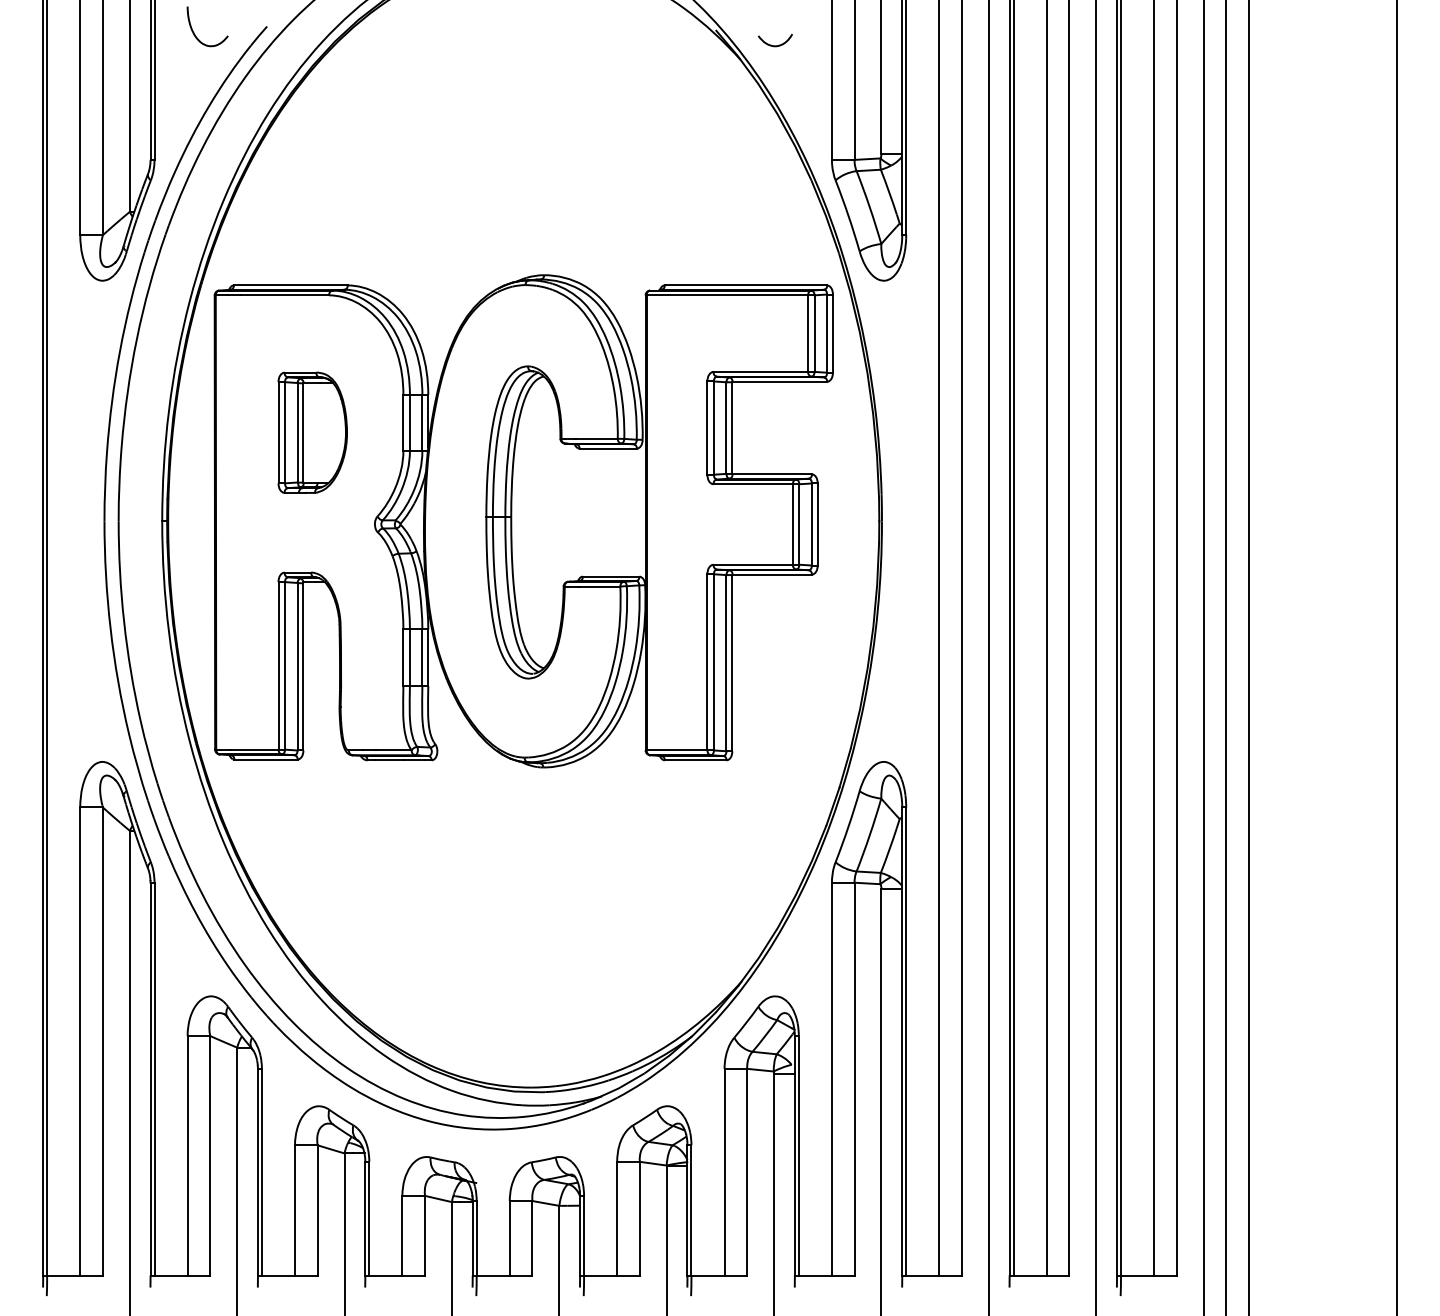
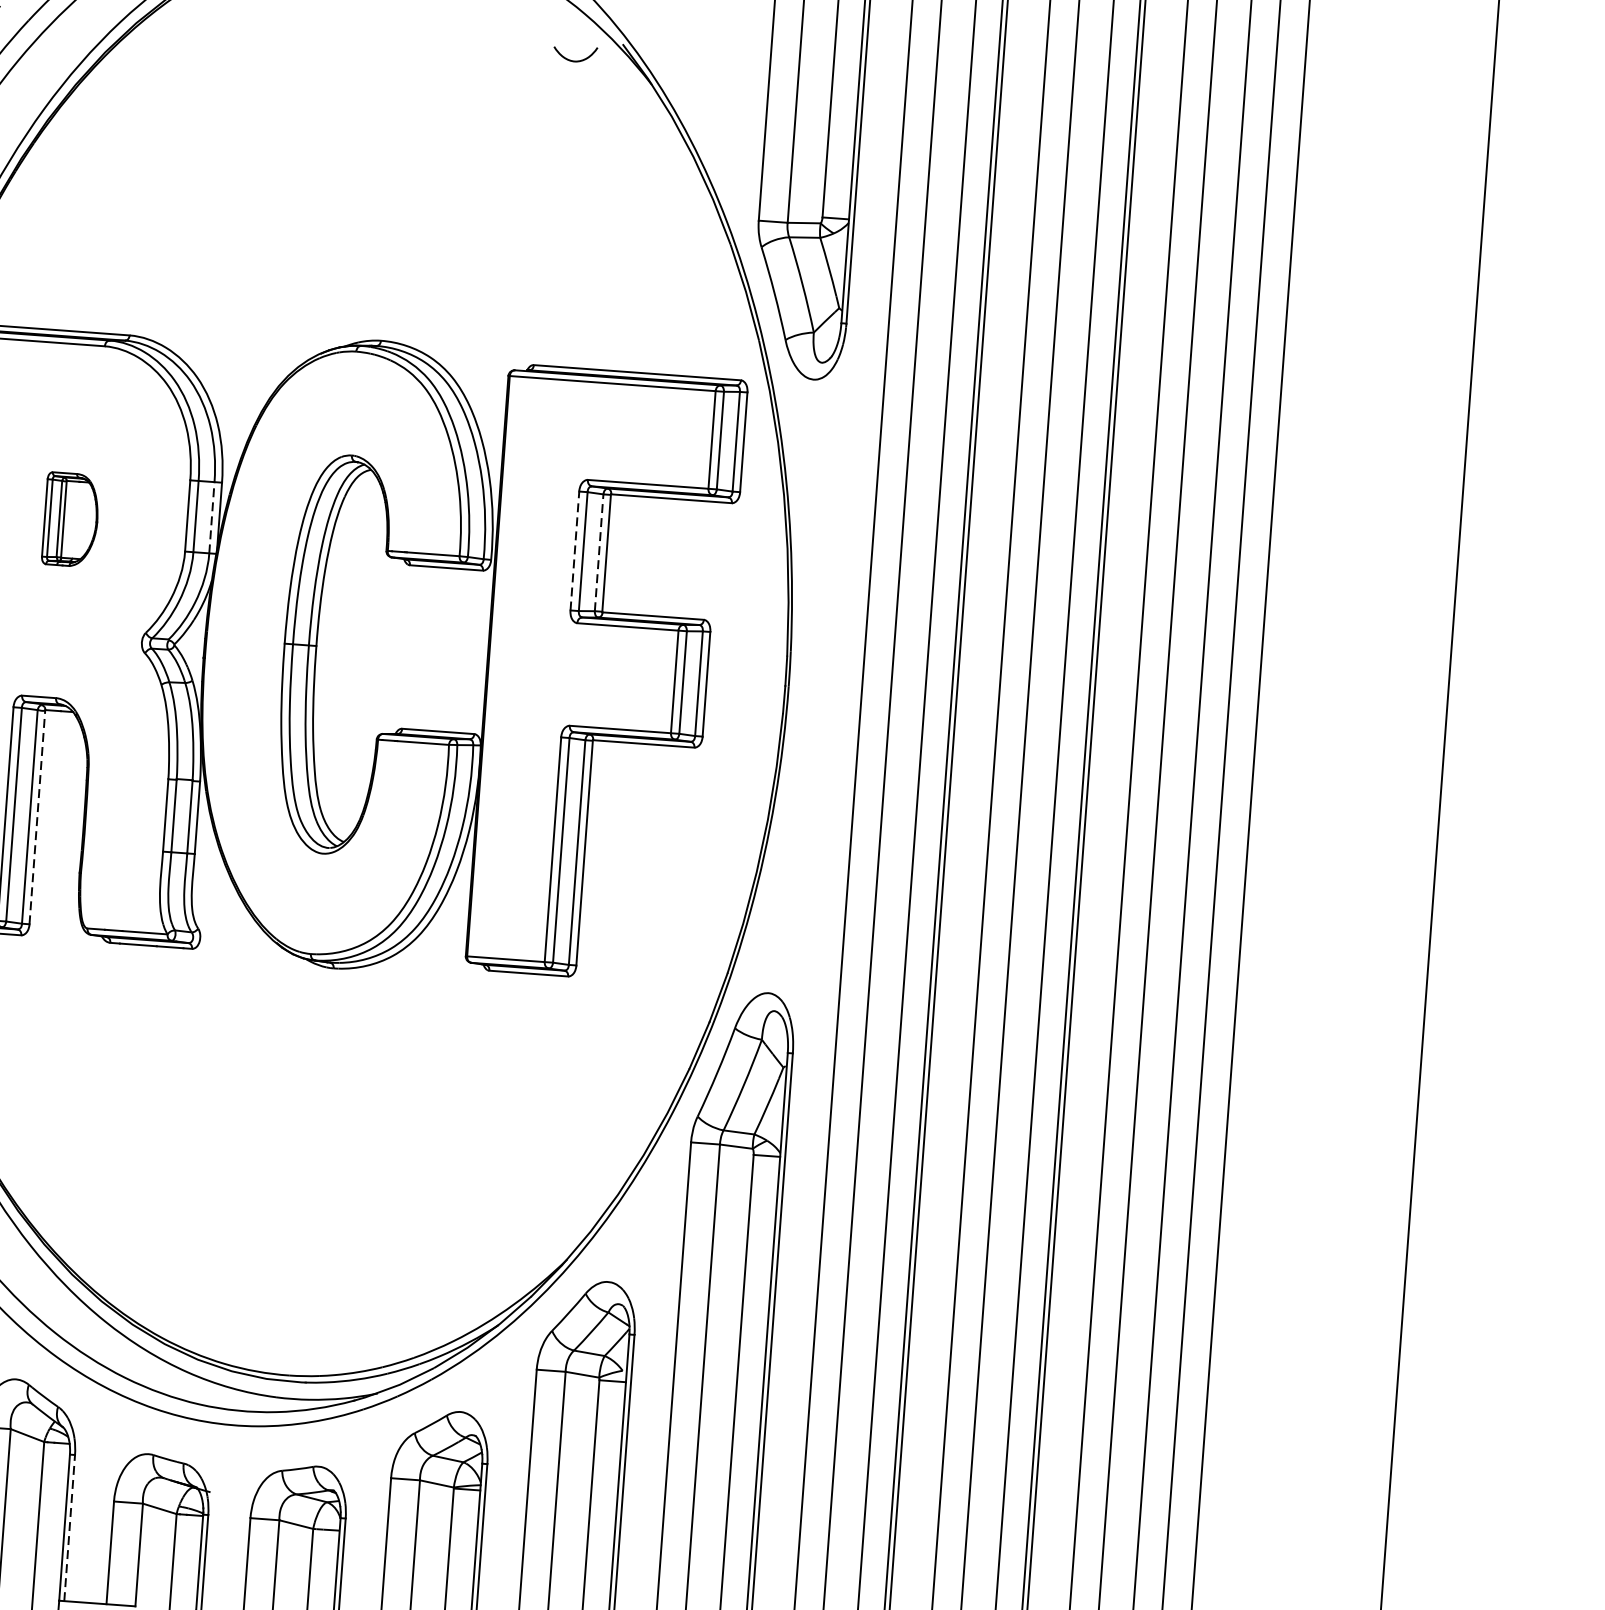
curve: (771, 44) -> (570, 58), moved
line: (422, 422) -> (212, 517), solid -> dashed
line: (707, 428) -> (574, 551), solid -> dashed
line: (726, 428) -> (599, 553), solid -> dashed
part: (312, 432) -> (70, 519), size x0.6
line: (303, 665) -> (37, 815), solid -> dashed
line: (369, 1218) -> (69, 1527), solid -> dashed

